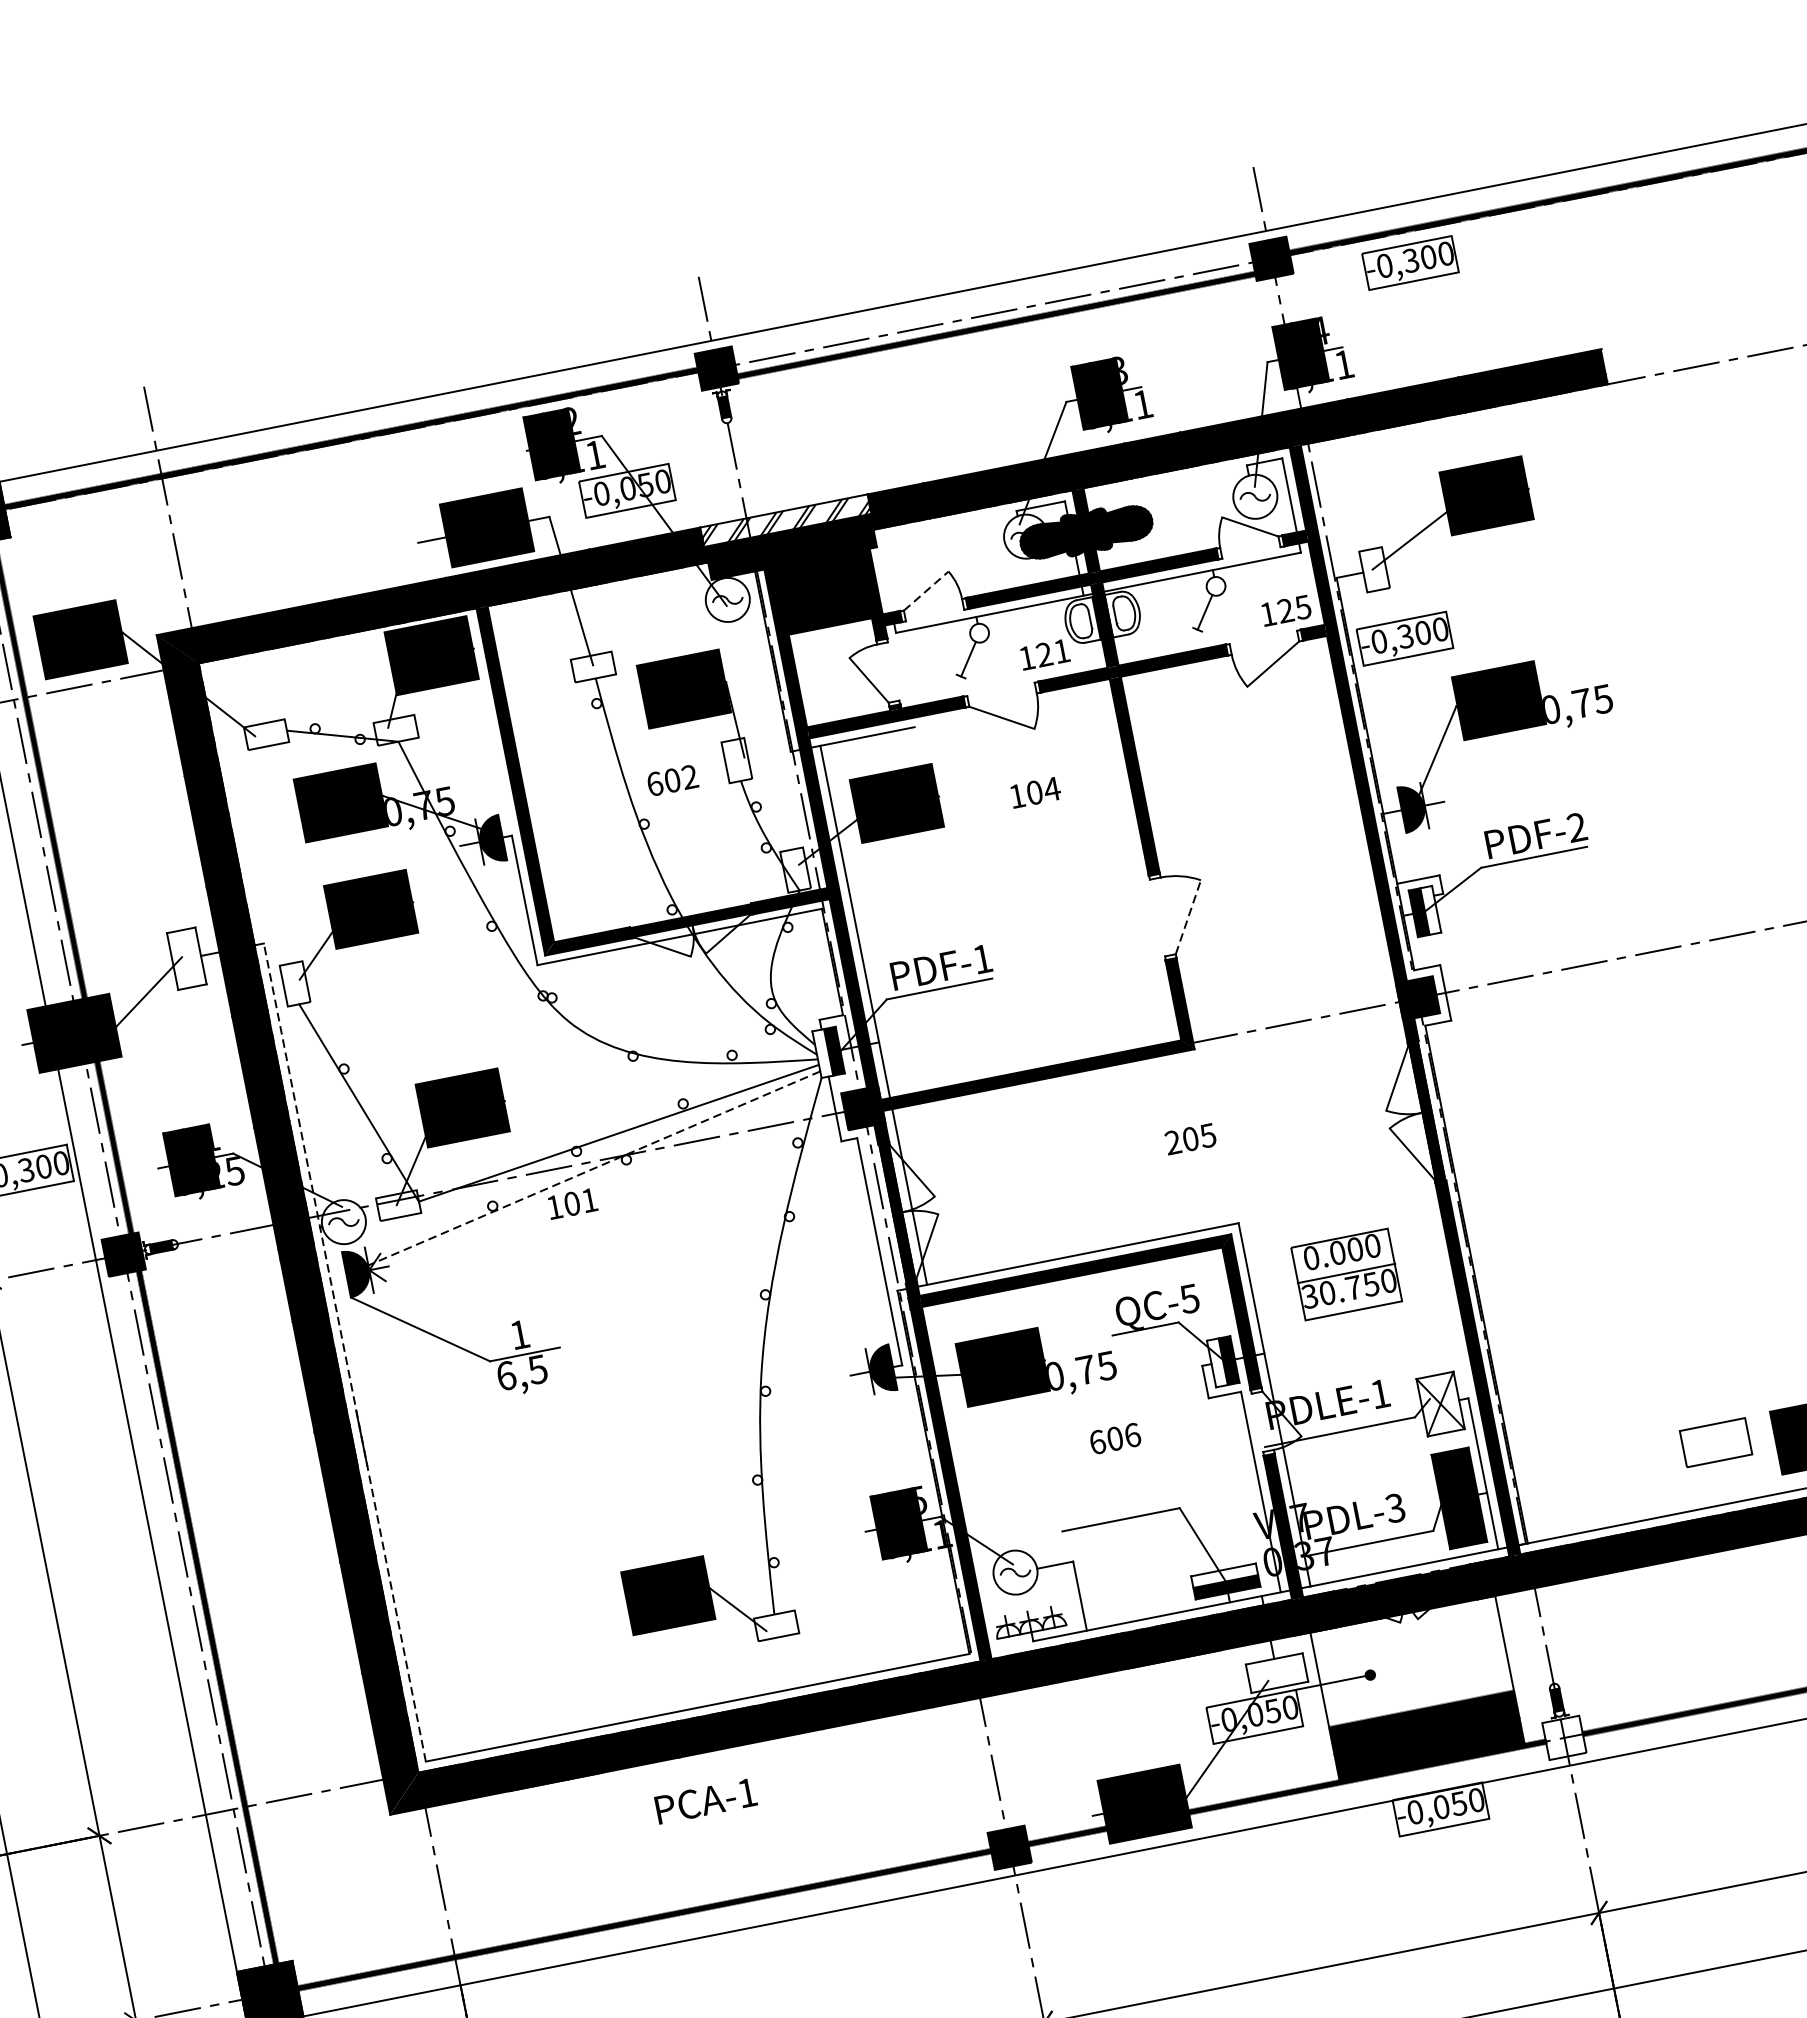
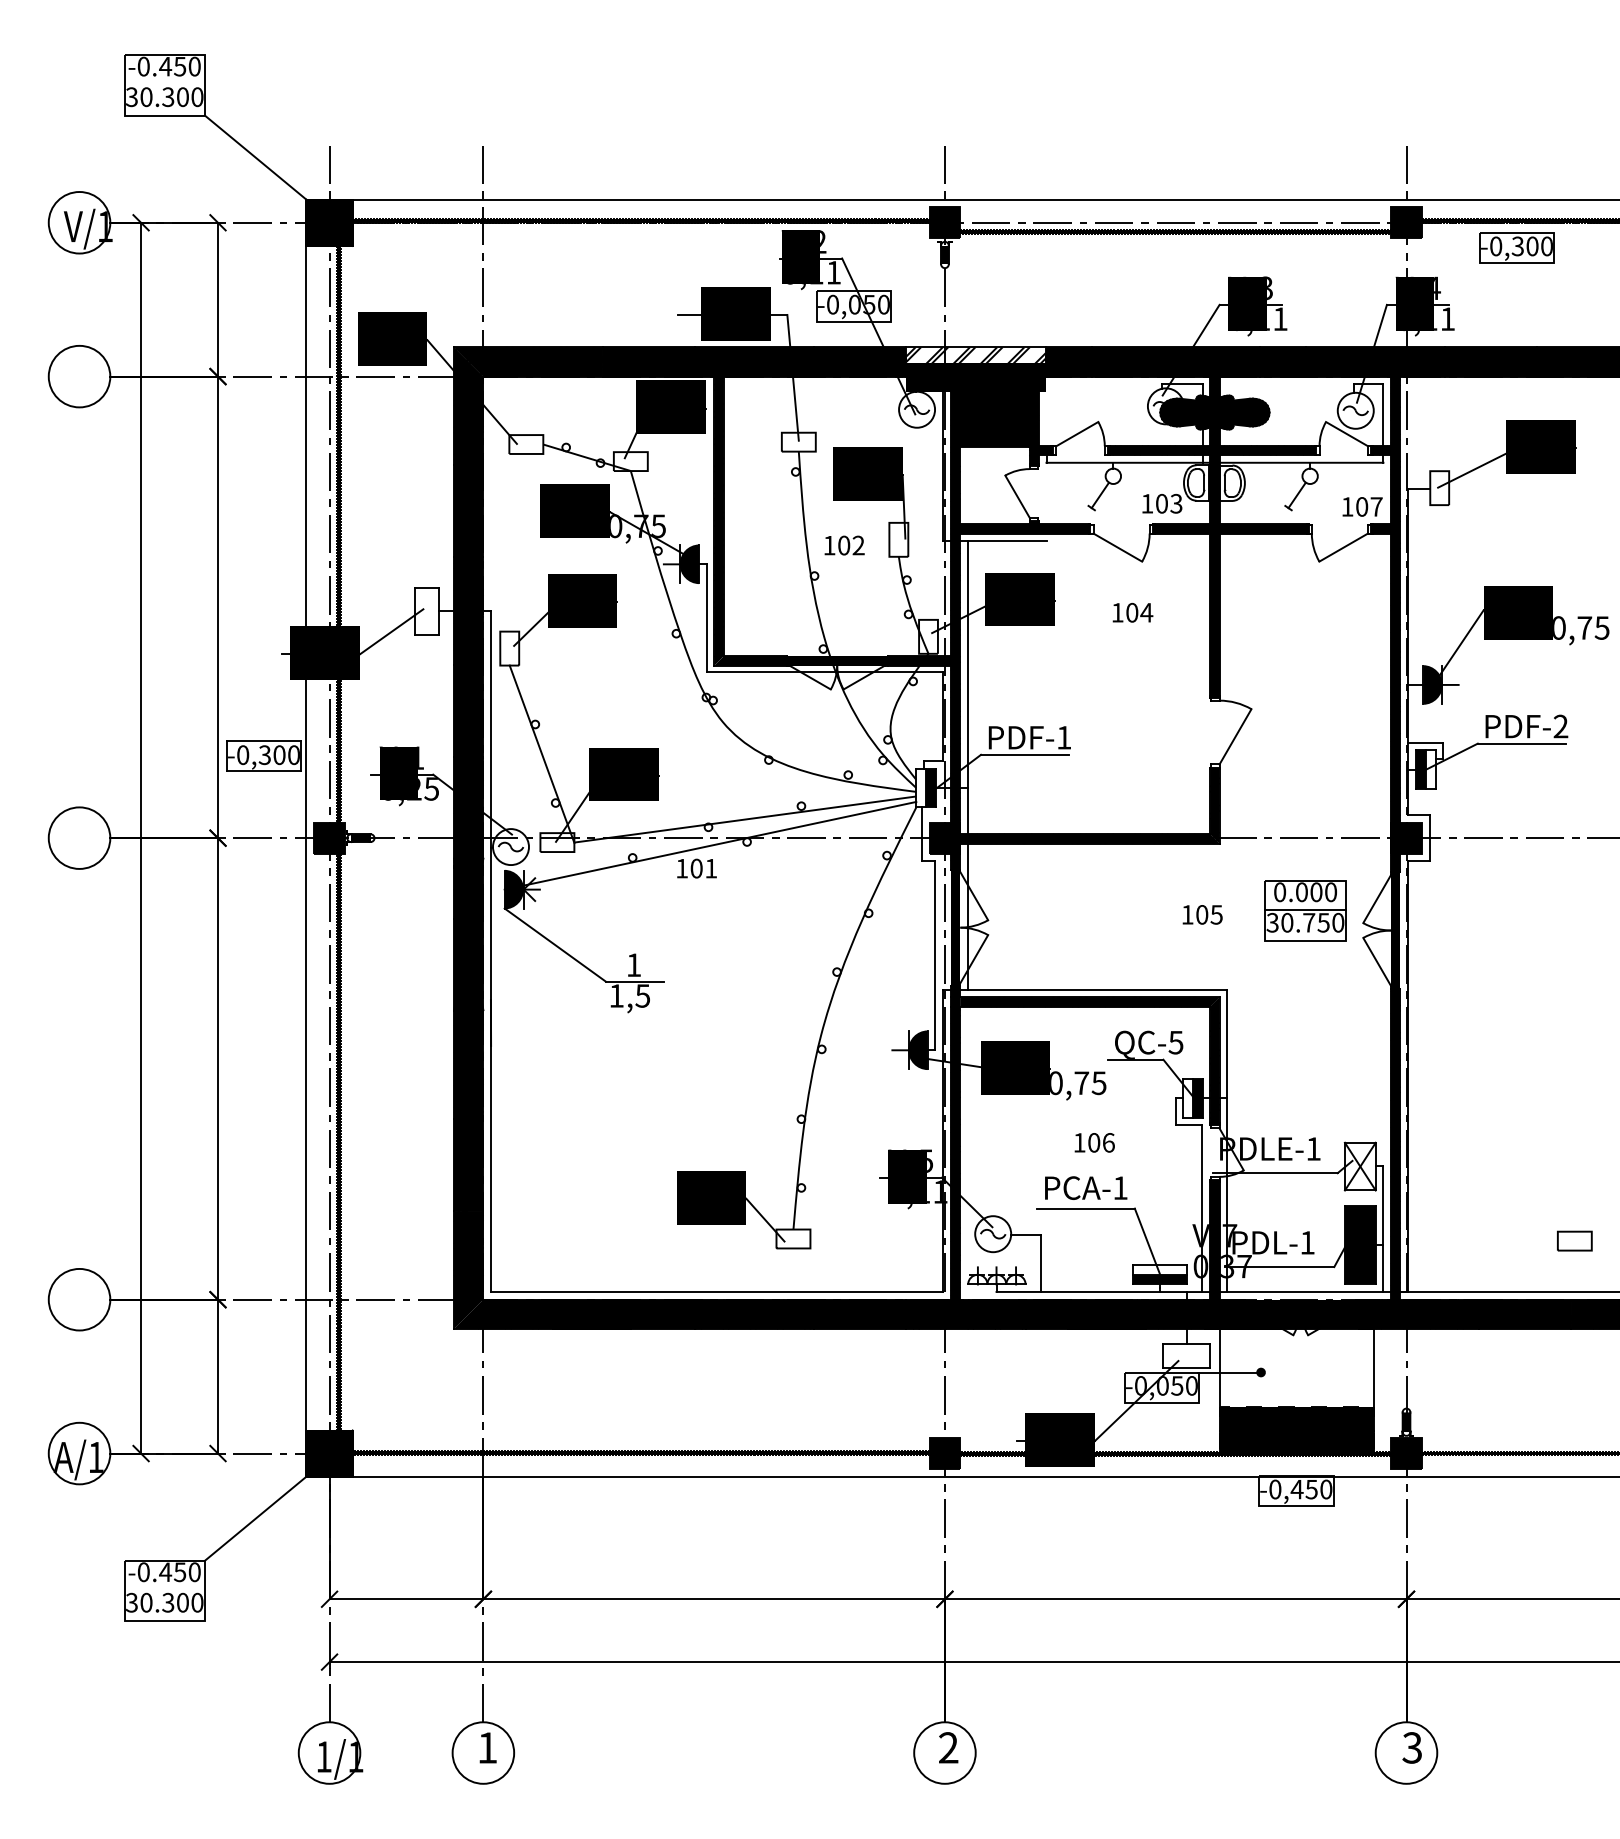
line: (926, 590) -> (1077, 433), dashed -> solid
text: (1294, 608) -> (1369, 506), 125 -> 107
part: (1404, 638) -> (1452, 547), removed
text: (1053, 652) -> (1169, 503), 121 -> 103
text: (654, 783) -> (829, 545), 602 -> 102
line: (1188, 916) -> (1235, 736), dashed -> solid
text: (1172, 1142) -> (1187, 914), 205 -> 105
line: (583, 1172) -> (710, 845), dashed -> solid
part: (1346, 1273) -> (1305, 910), moved
line: (345, 1352) -> (491, 951), dashed -> solid
text: (506, 1375) -> (616, 995), 6,5 -> 1,5
text: (1097, 1441) -> (1079, 1142), 606 -> 106
part: (1715, 1441) -> (1574, 1240), size x0.62
text: (1395, 1507) -> (1307, 1242), PDL-3 -> PDL-1
fill: (1564, 1737) -> (1406, 1453), added
text: (706, 1800) -> (1086, 1187), moved
text: (1440, 1807) -> (1296, 1489), -0,050 -> -0,450

